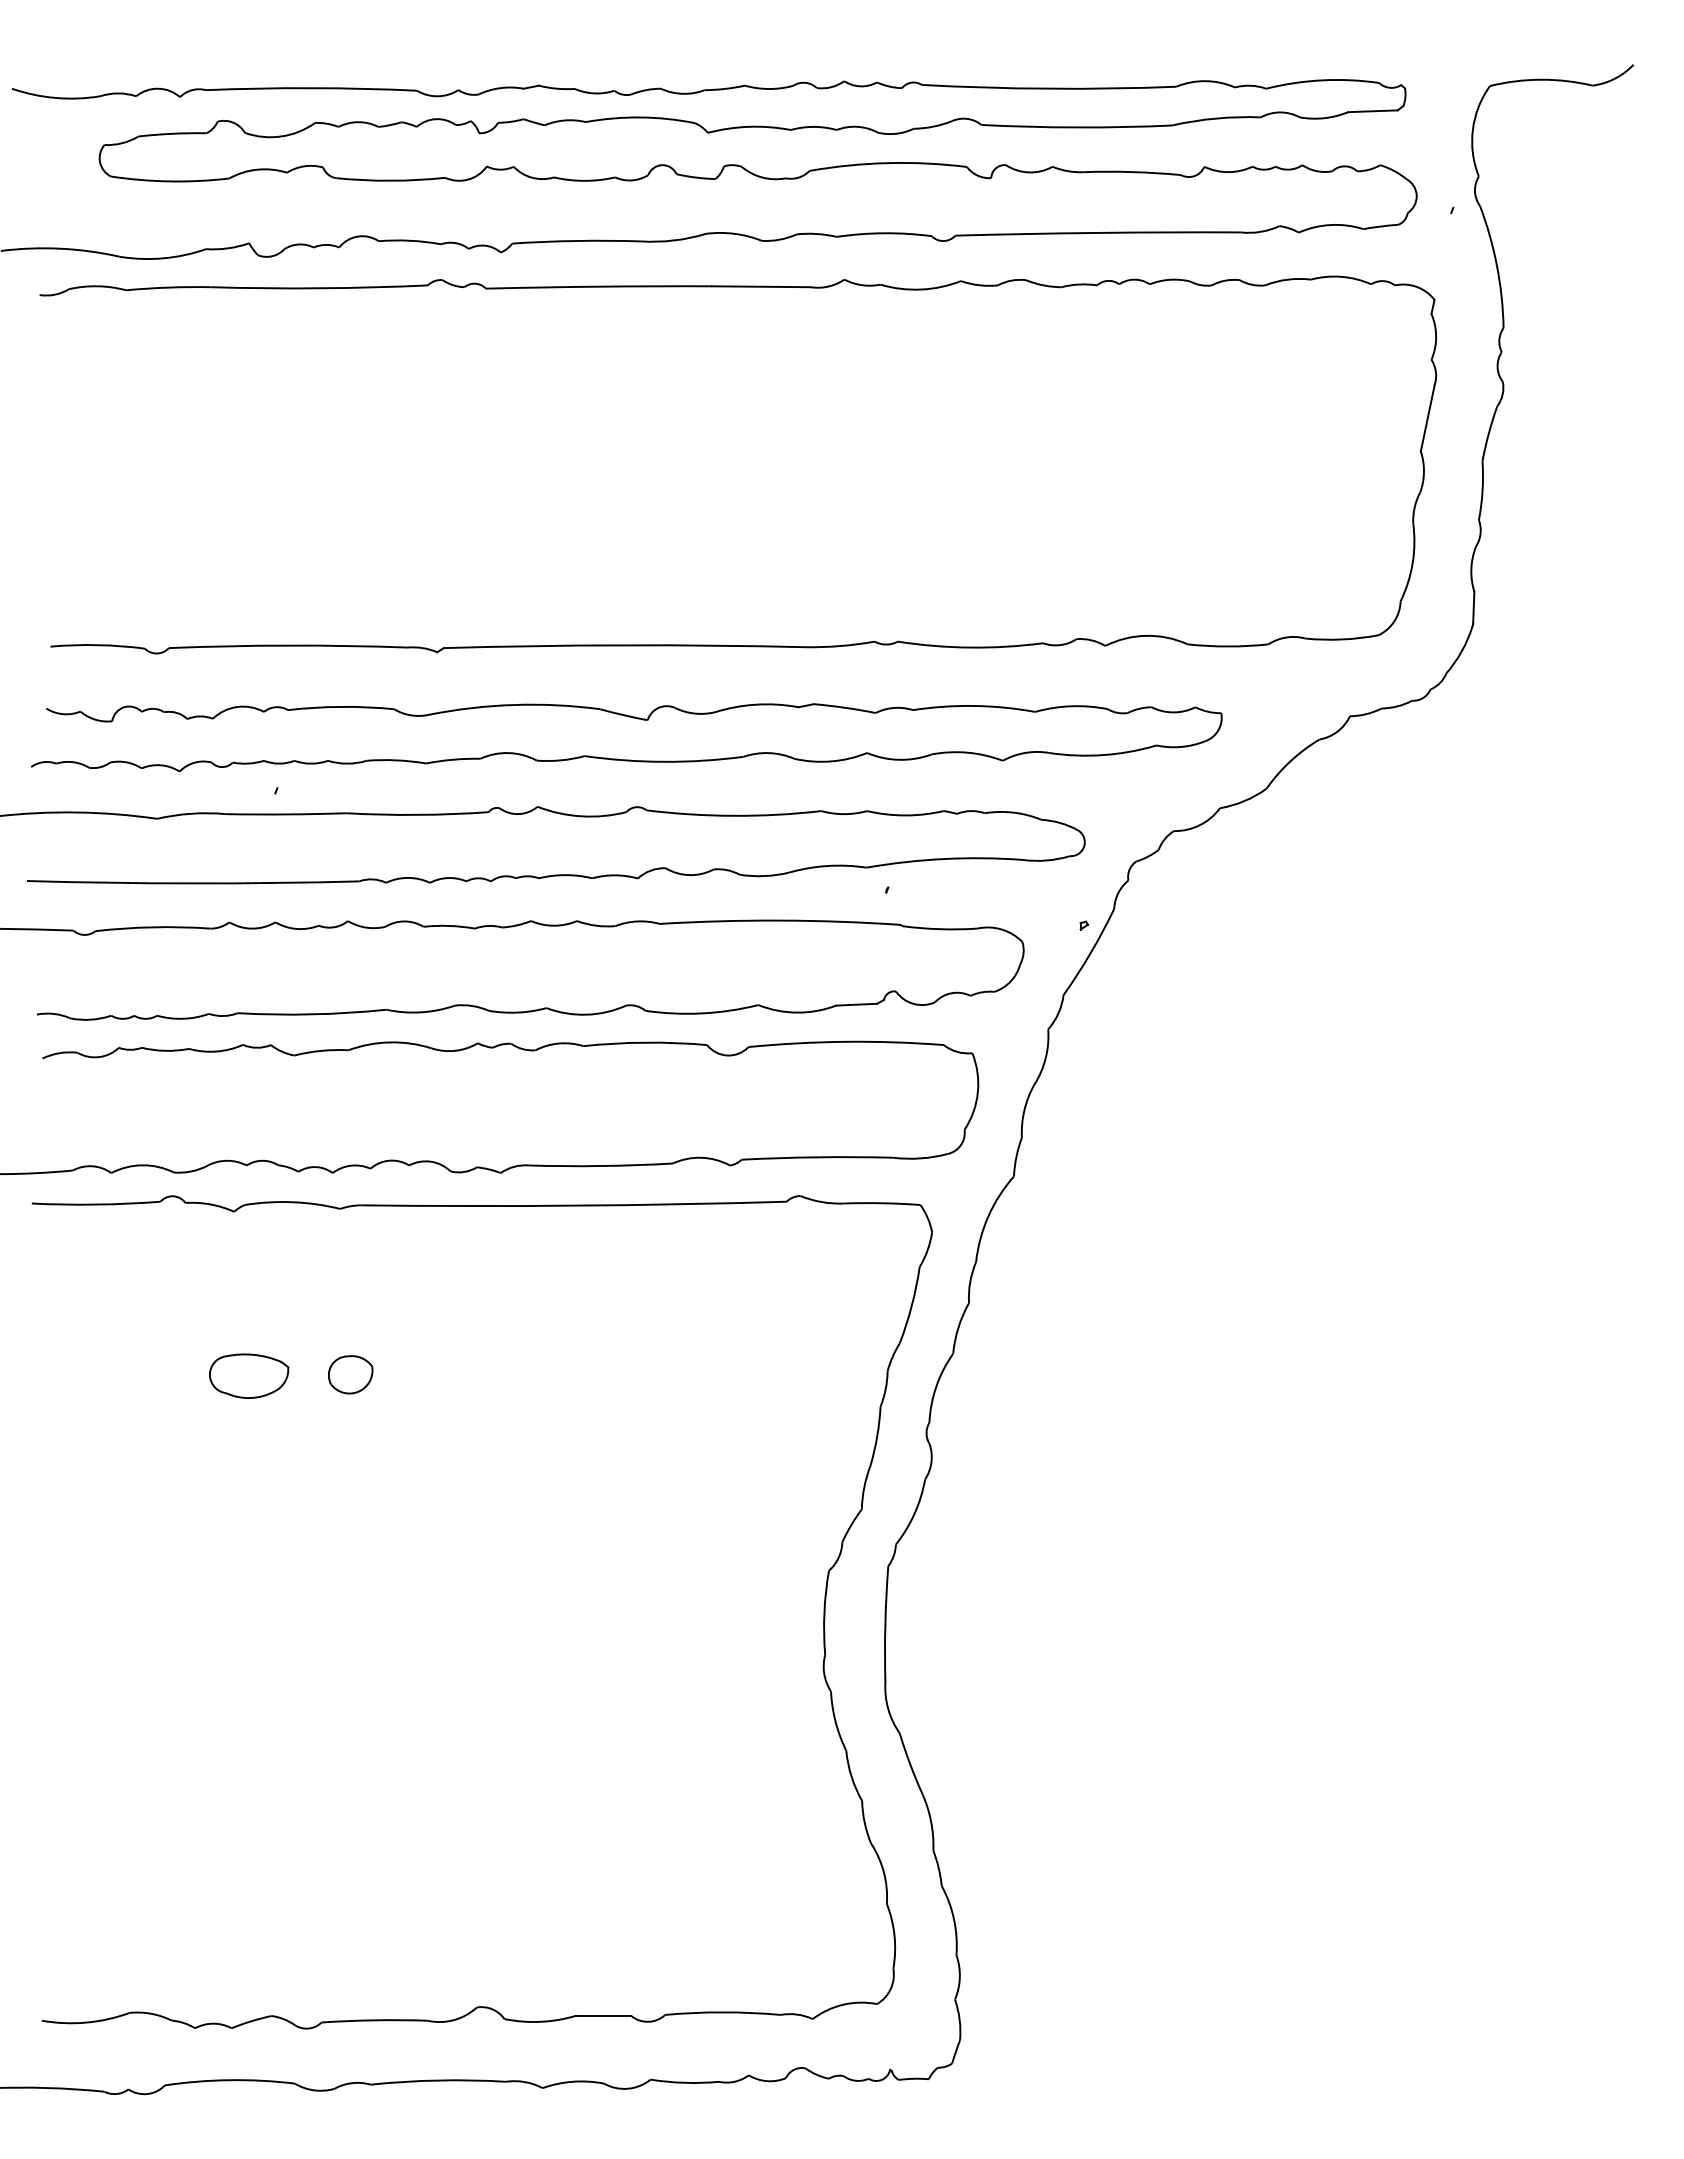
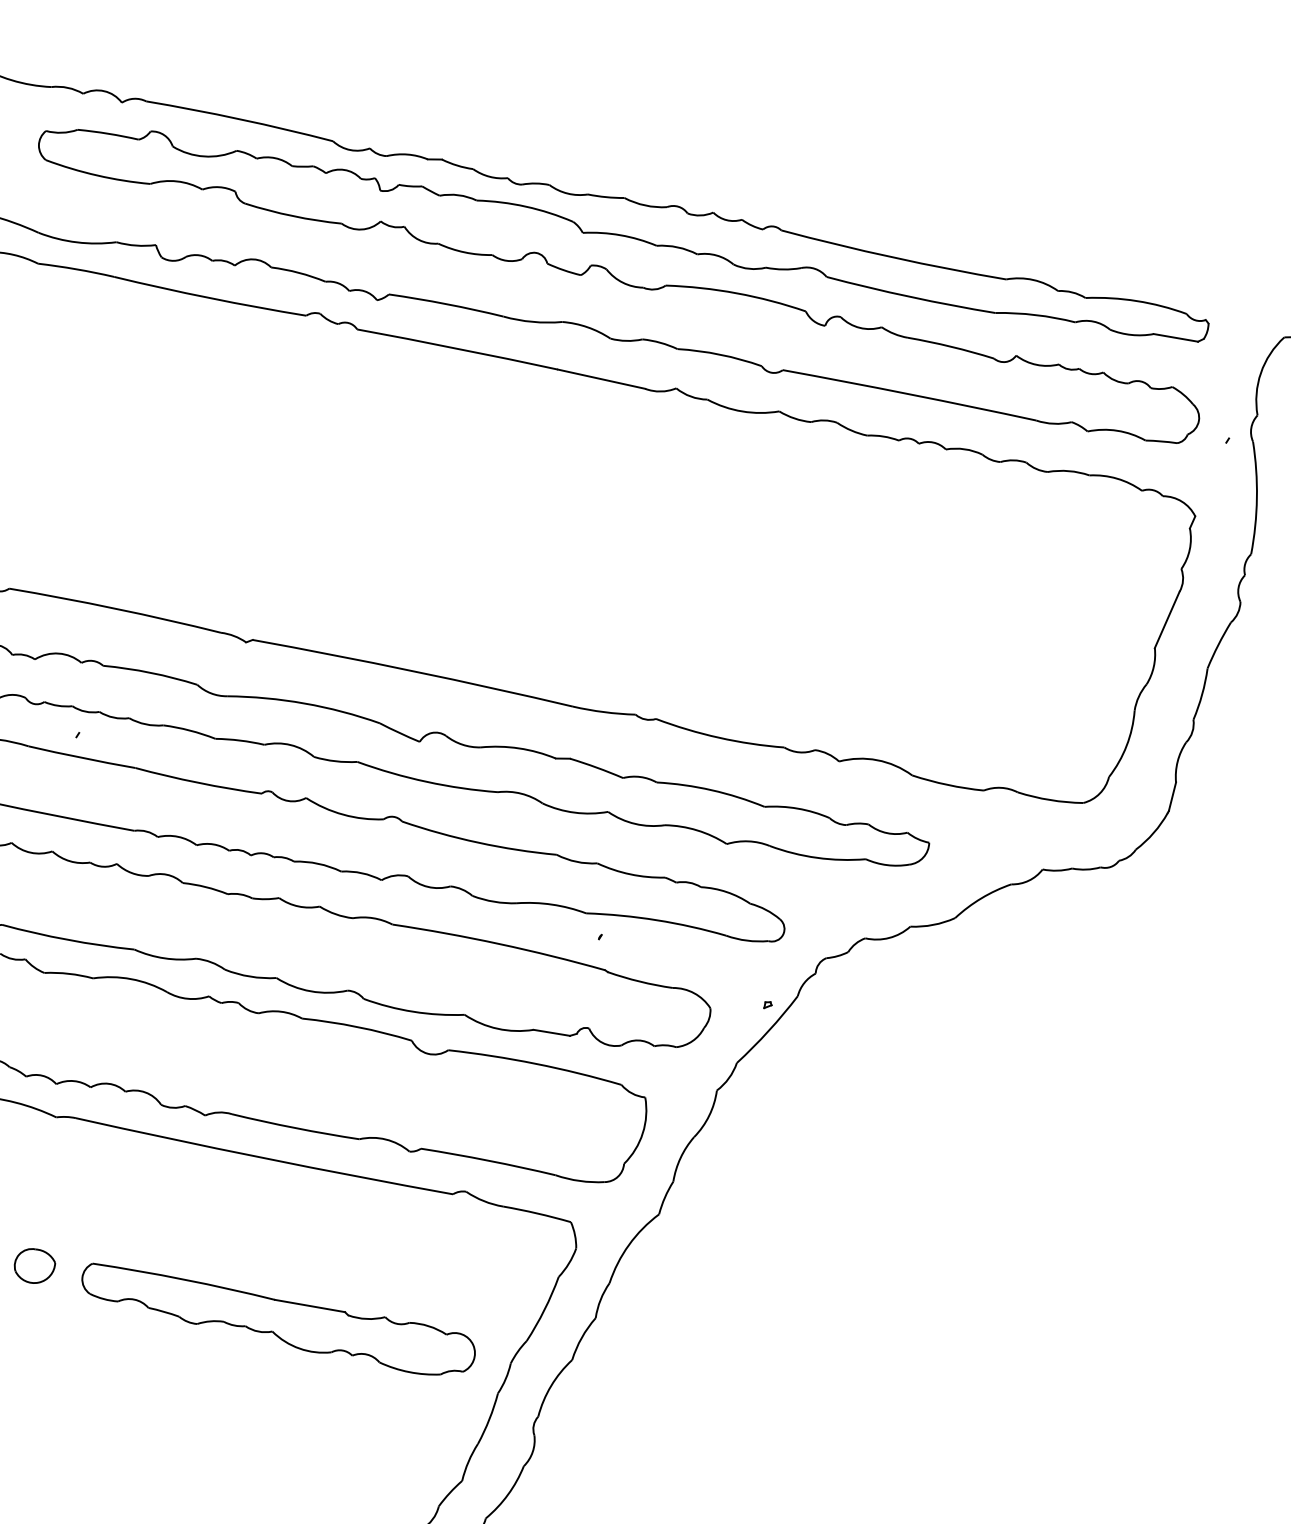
part: (625, 1376) -> (277, 1319), added

